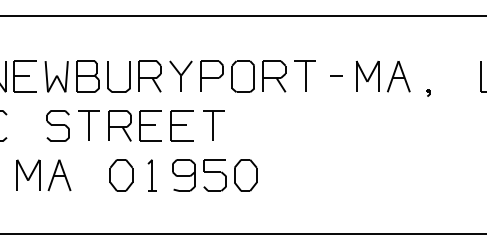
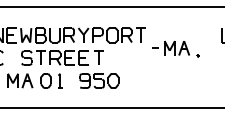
part: (379, 77) -> (175, 48), moved
part: (133, 174) -> (51, 80), moved

